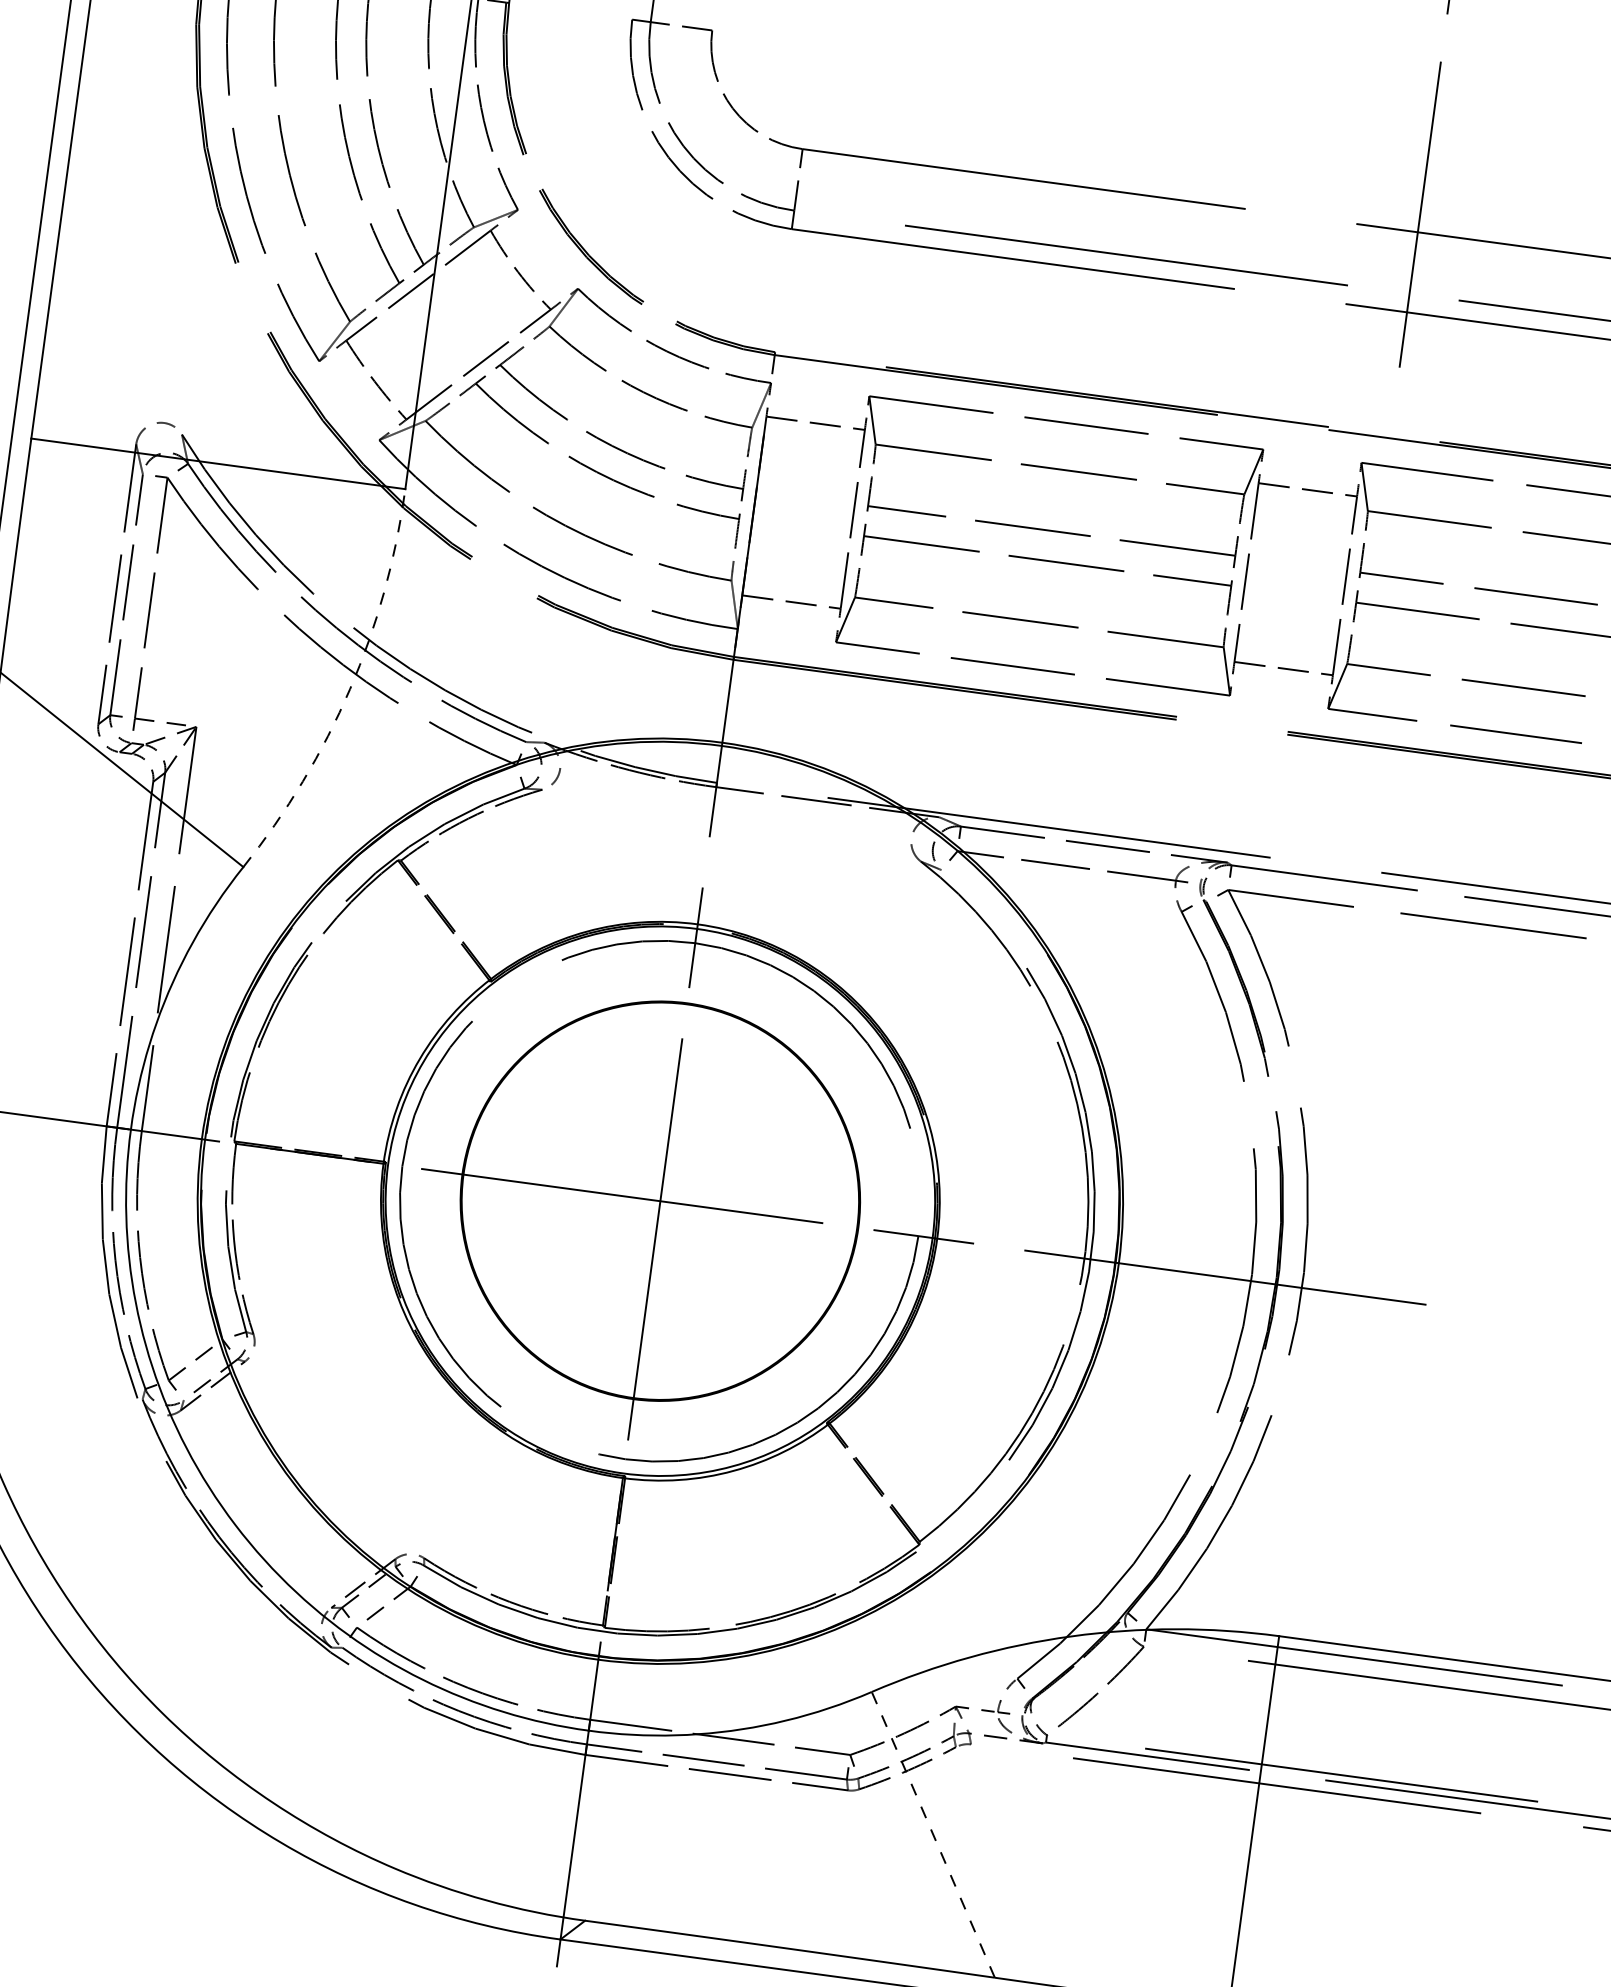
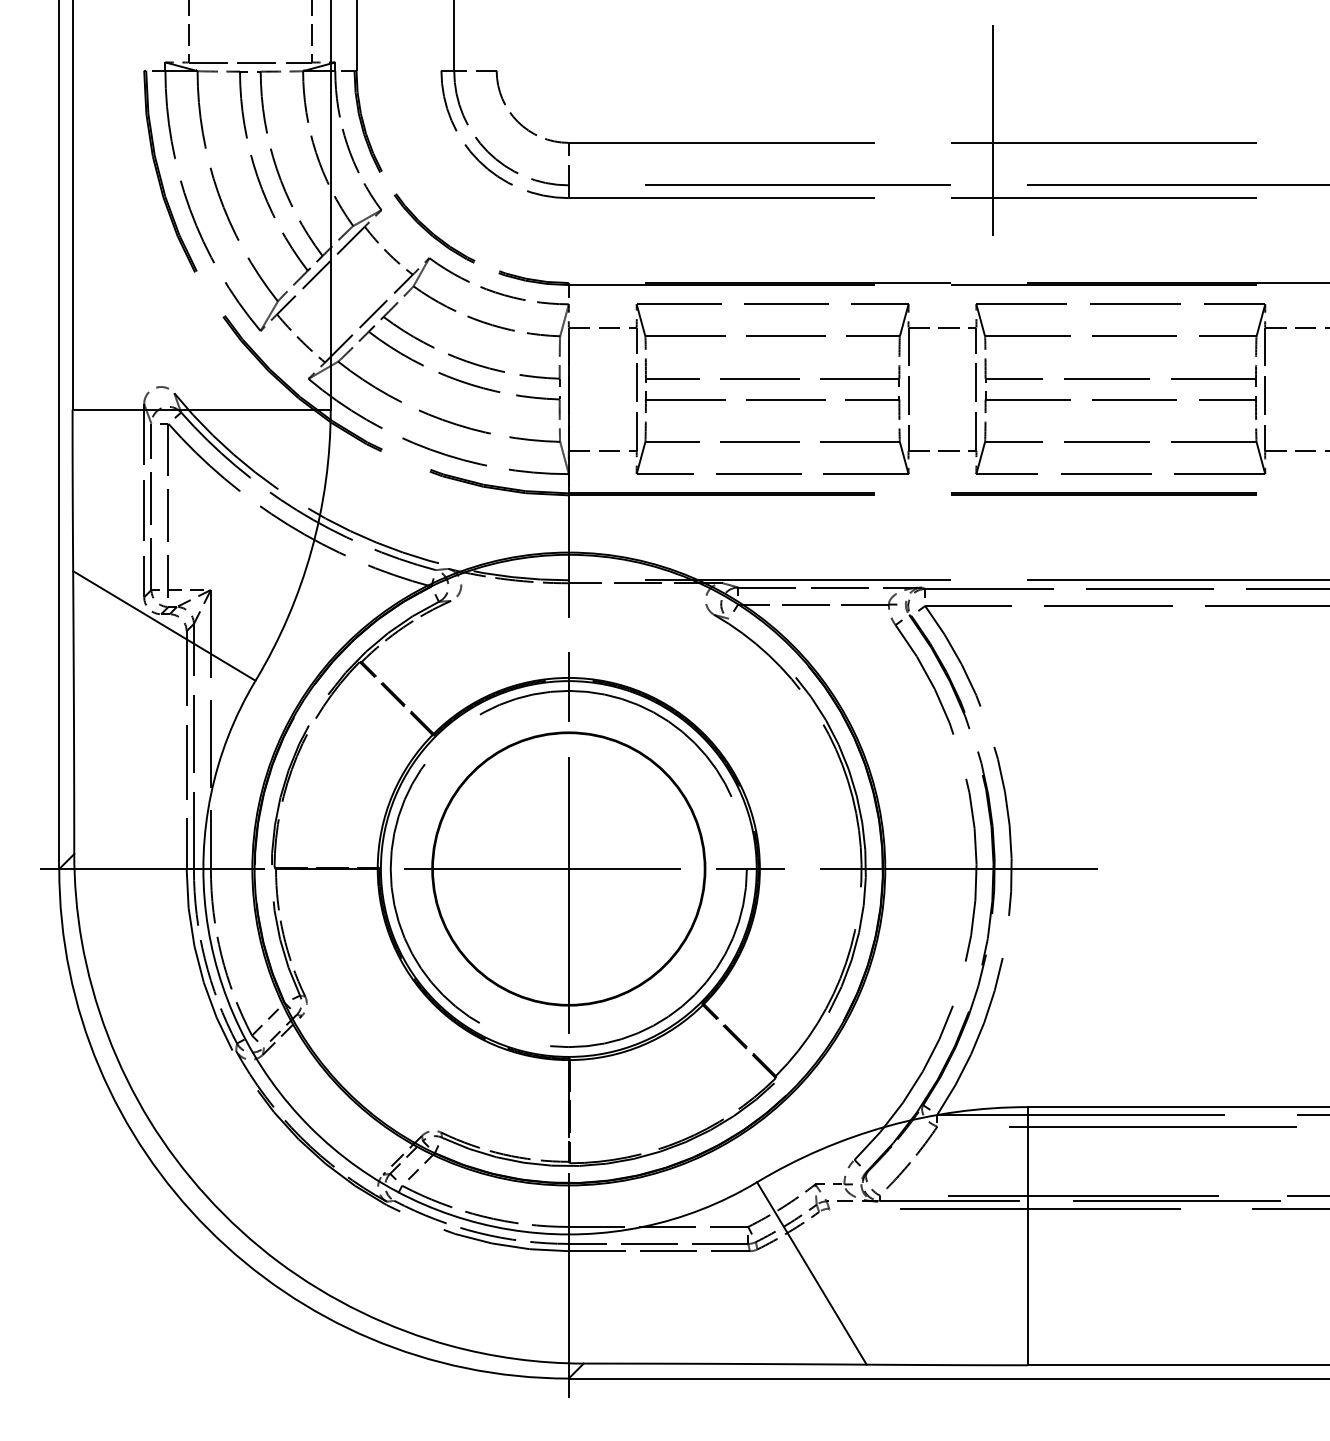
arc: (349, 689) -> (311, 550), dashed -> solid
line: (932, 1834) -> (811, 1273), dashed -> solid

